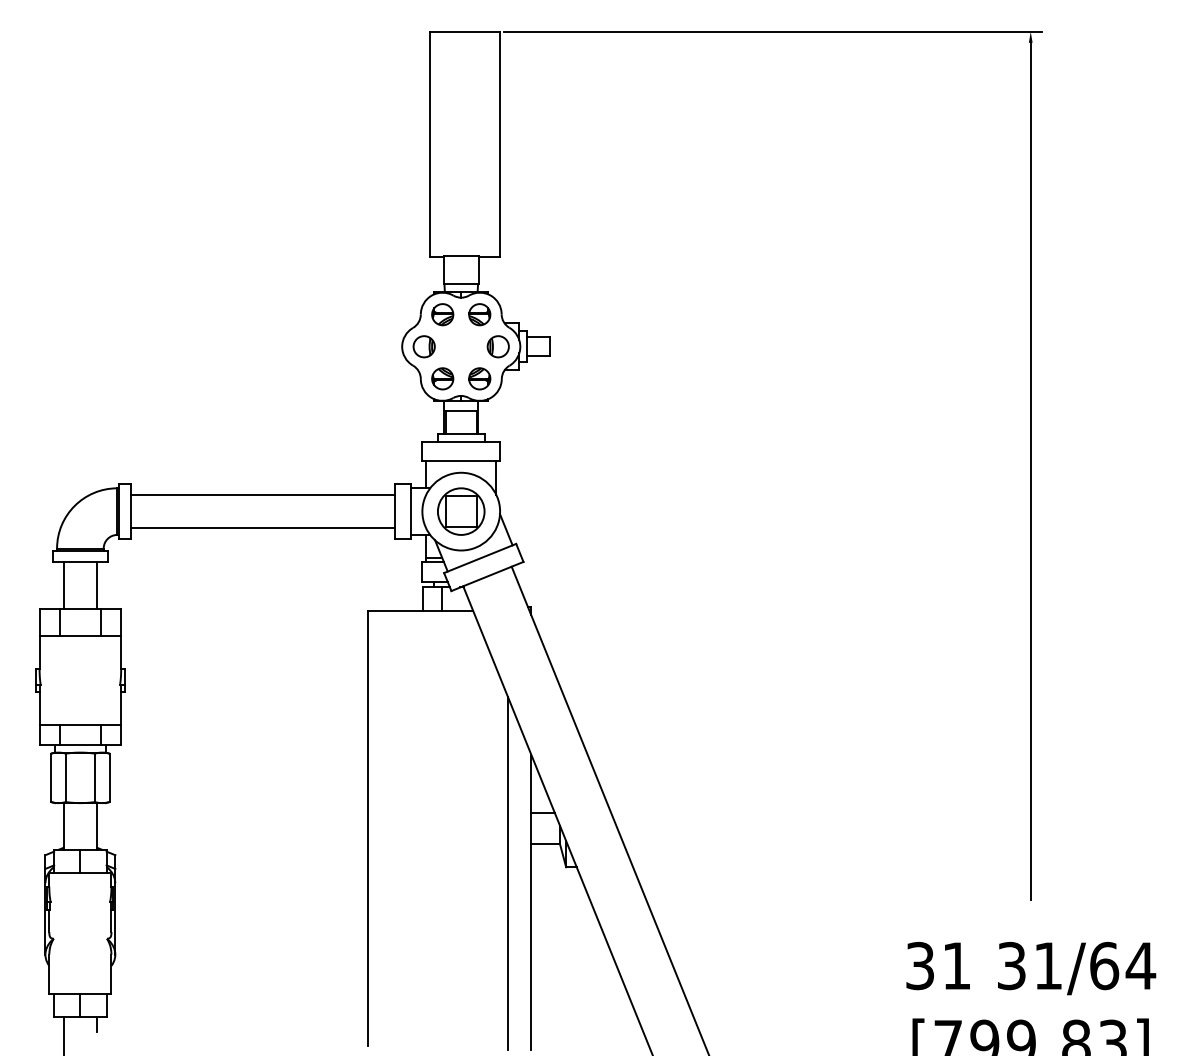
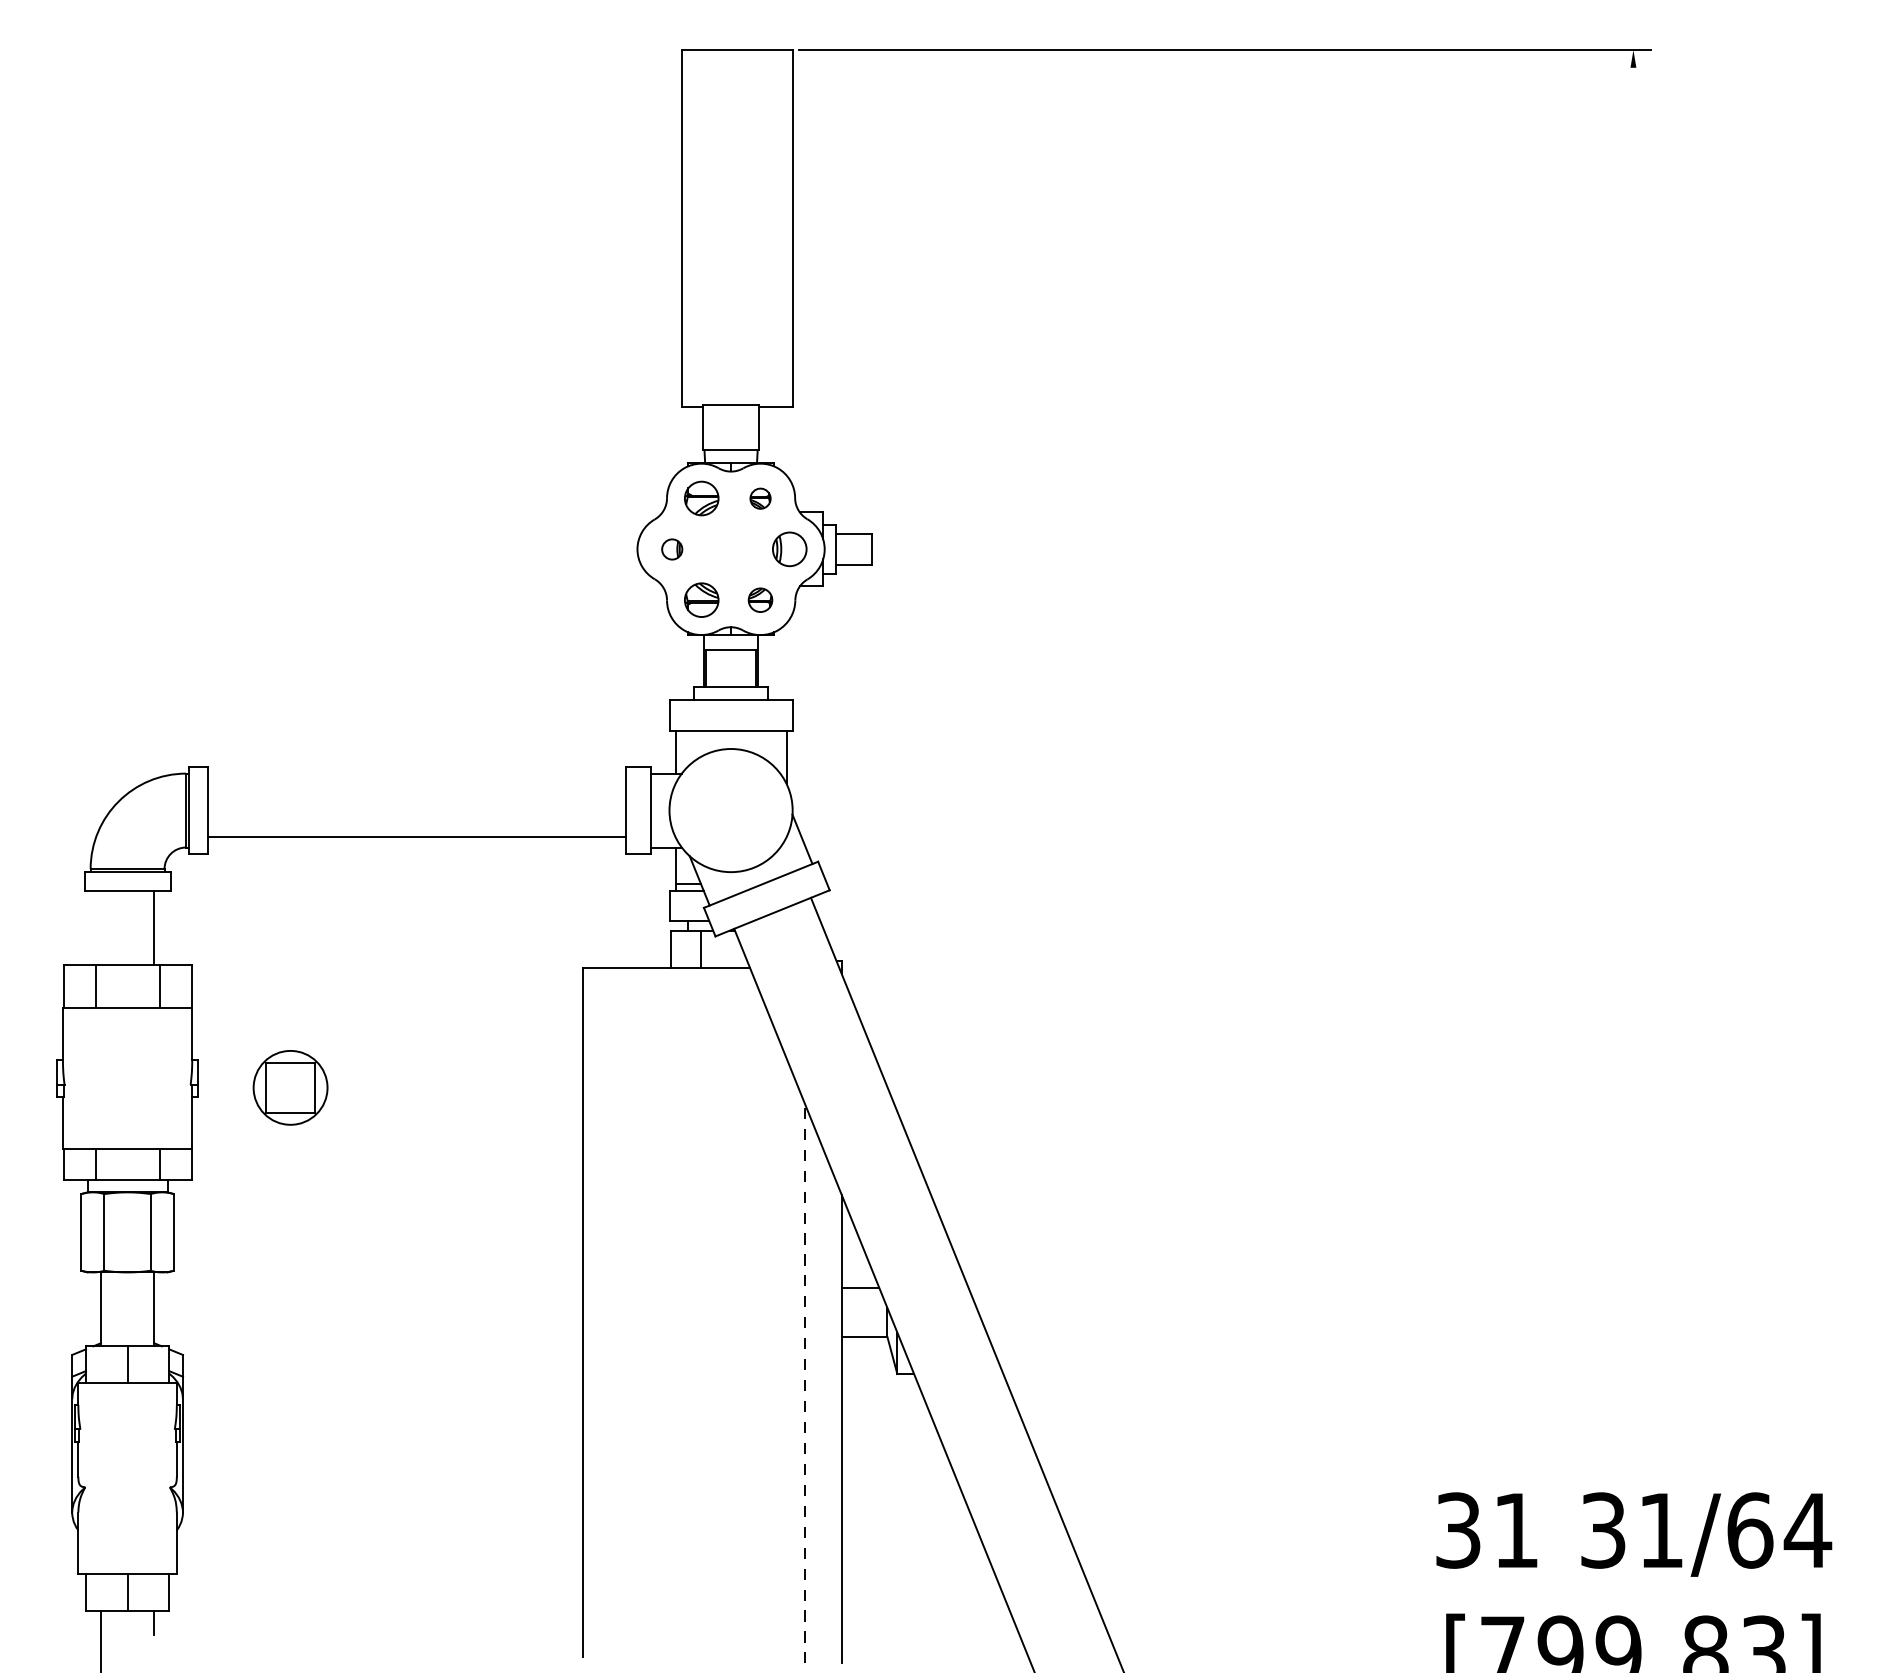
part: (479, 314) -> (759, 498), size x0.6
part: (423, 346) -> (671, 548), size x0.6
part: (479, 378) -> (759, 599), size x0.7
line: (1030, 471) -> (1633, 746), removed
line: (262, 494) -> (416, 783), removed
part: (461, 511) -> (290, 1087), moved
line: (63, 585) -> (100, 927), removed
line: (507, 873) -> (804, 1383), solid -> dashed

